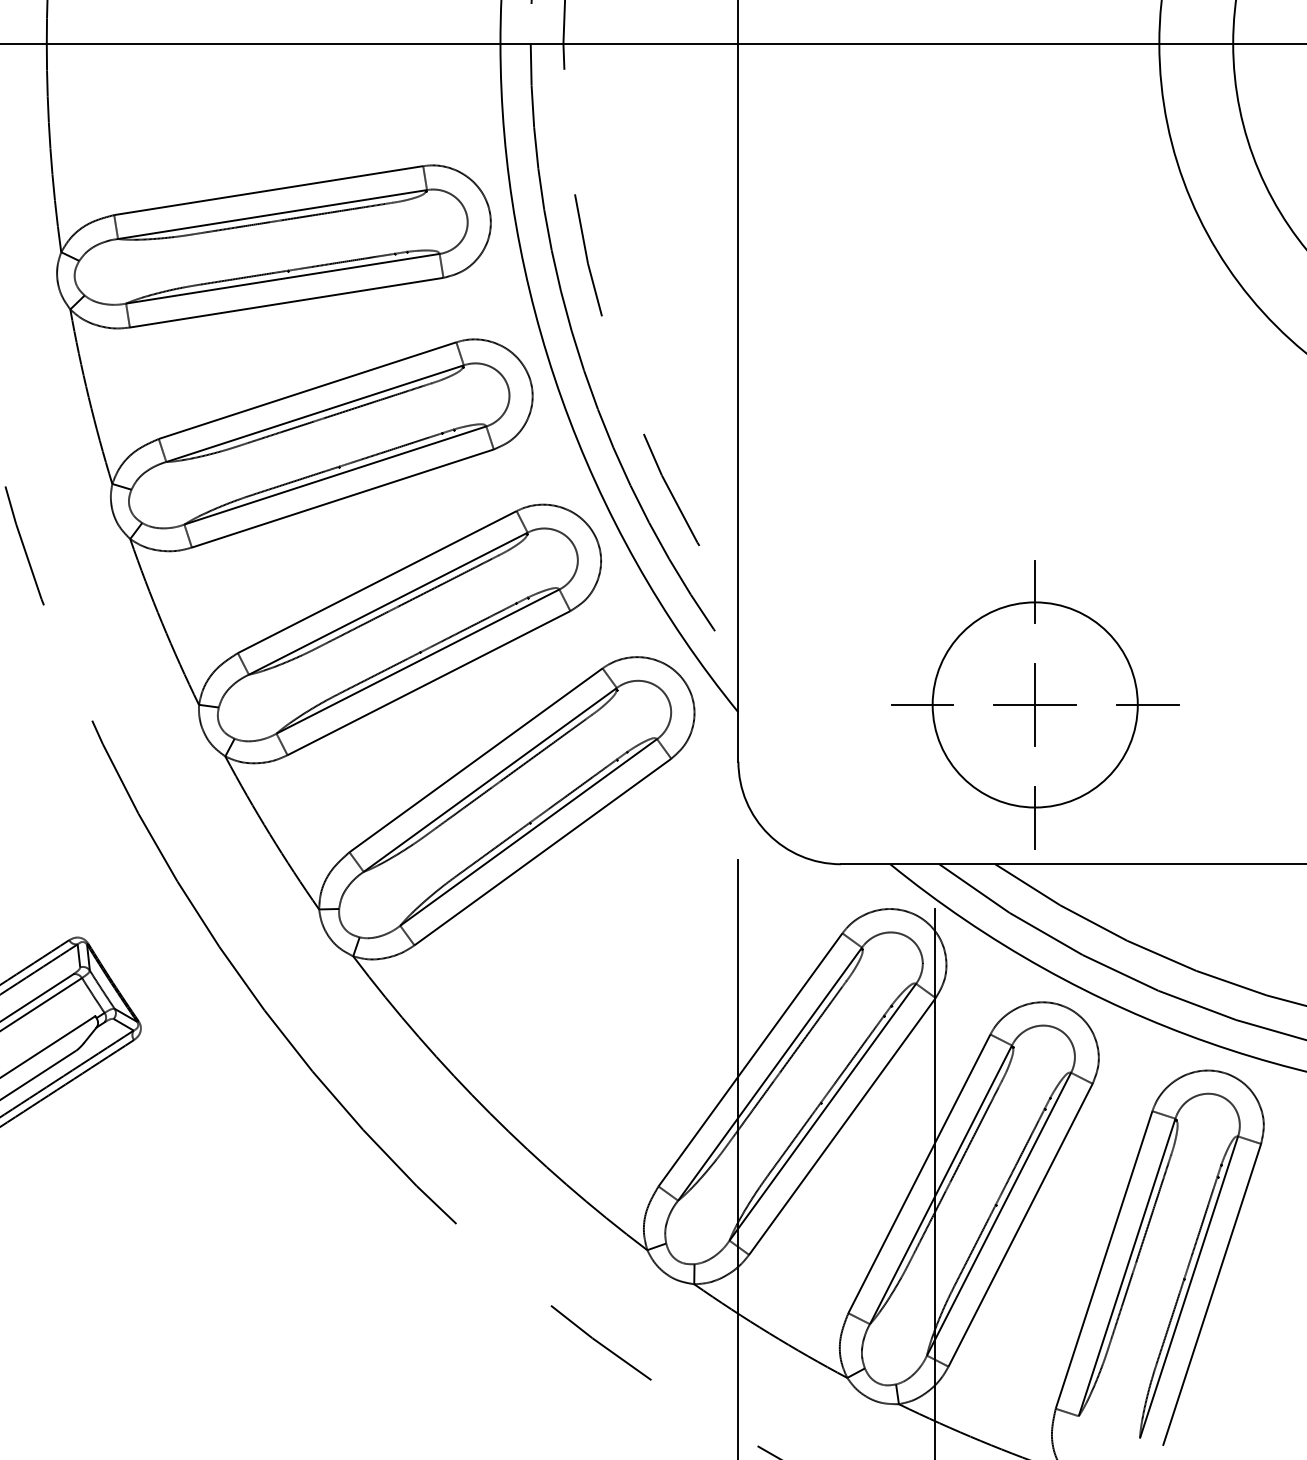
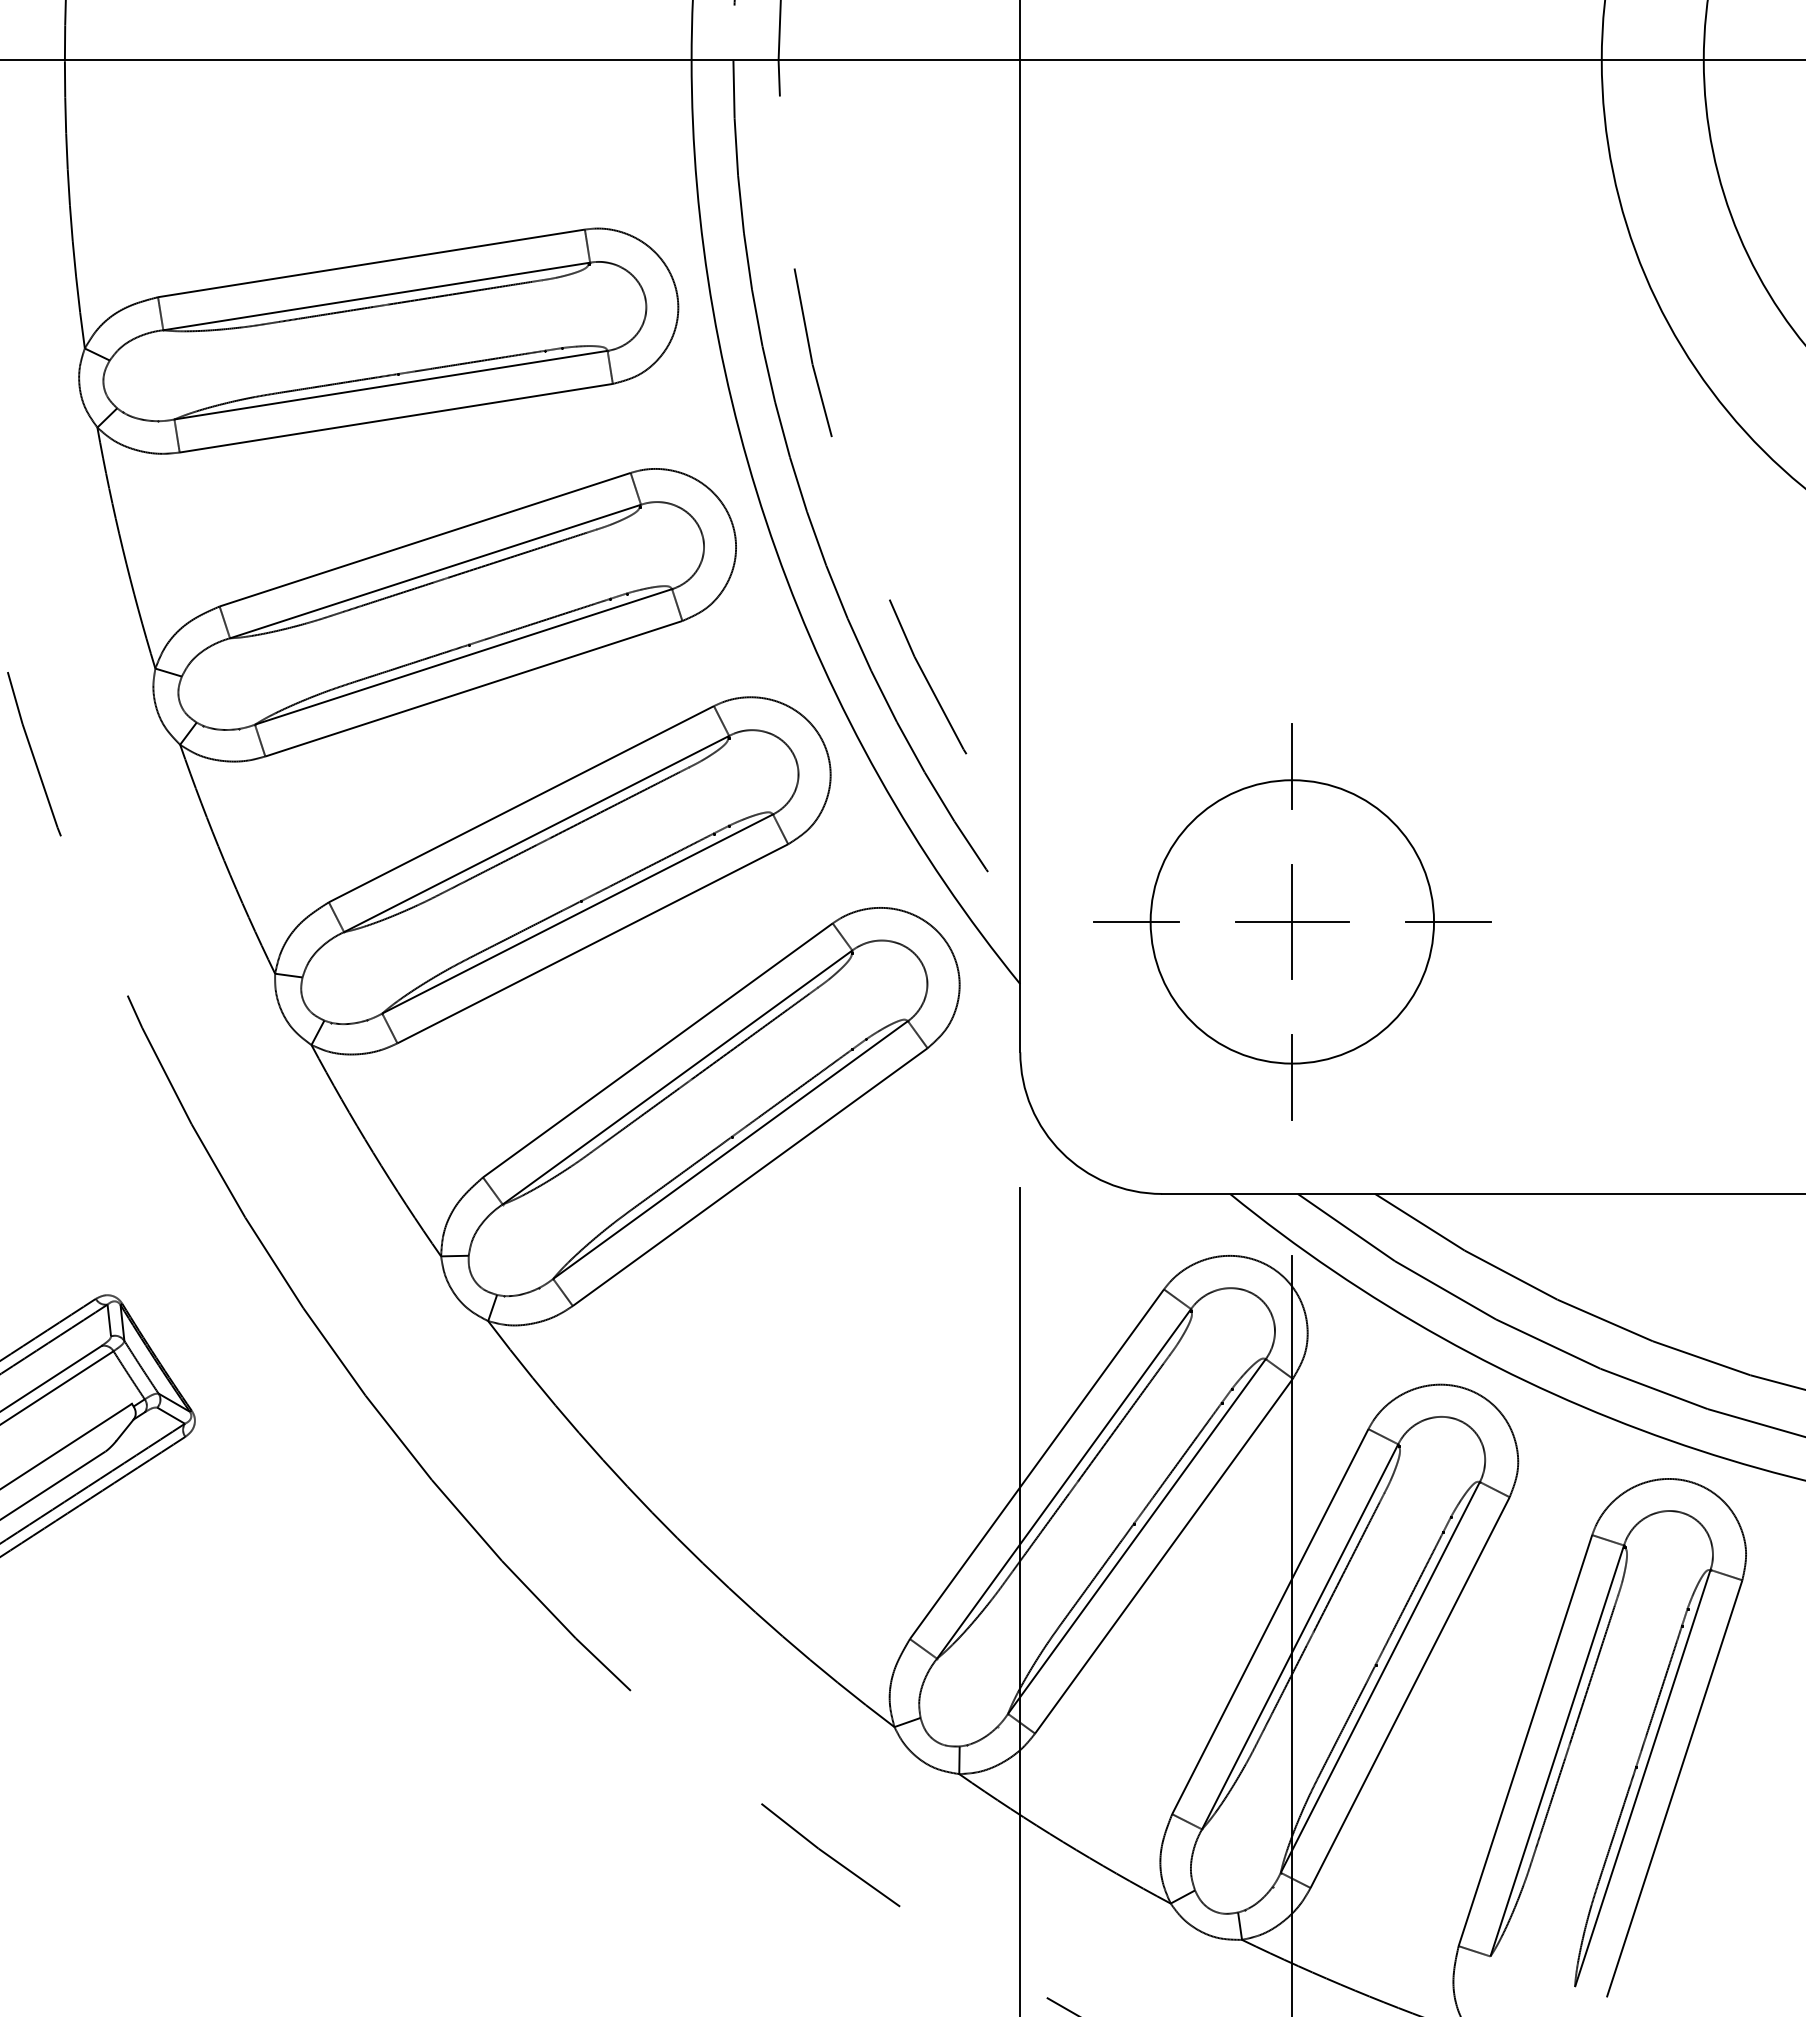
part: (1035, 704) -> (1292, 921), moved

